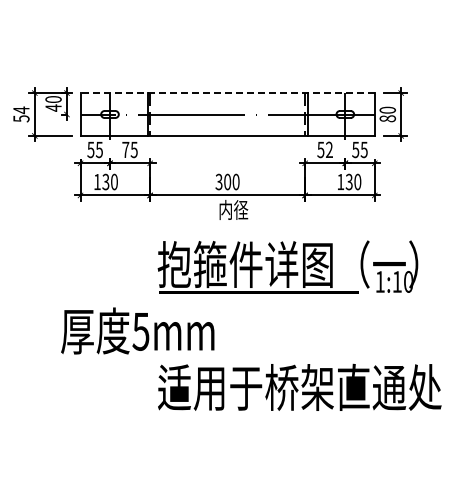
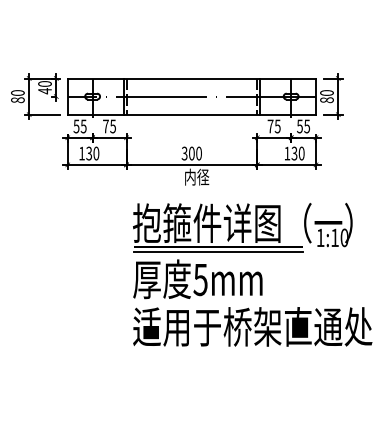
line: (227, 93) -> (191, 78), dashed -> solid
text: (21, 114) -> (17, 96), 54 -> 80
text: (324, 149) -> (273, 126), 52 -> 75
line: (258, 299) -> (217, 252), added
text: (137, 330) -> (197, 278), moved

